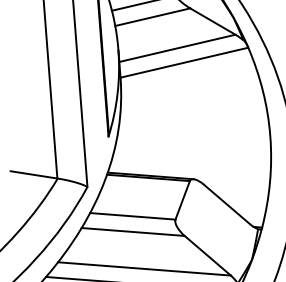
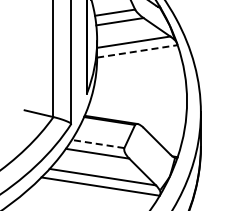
line: (184, 62) -> (137, 51), solid -> dashed
line: (133, 217) -> (98, 144), solid -> dashed

